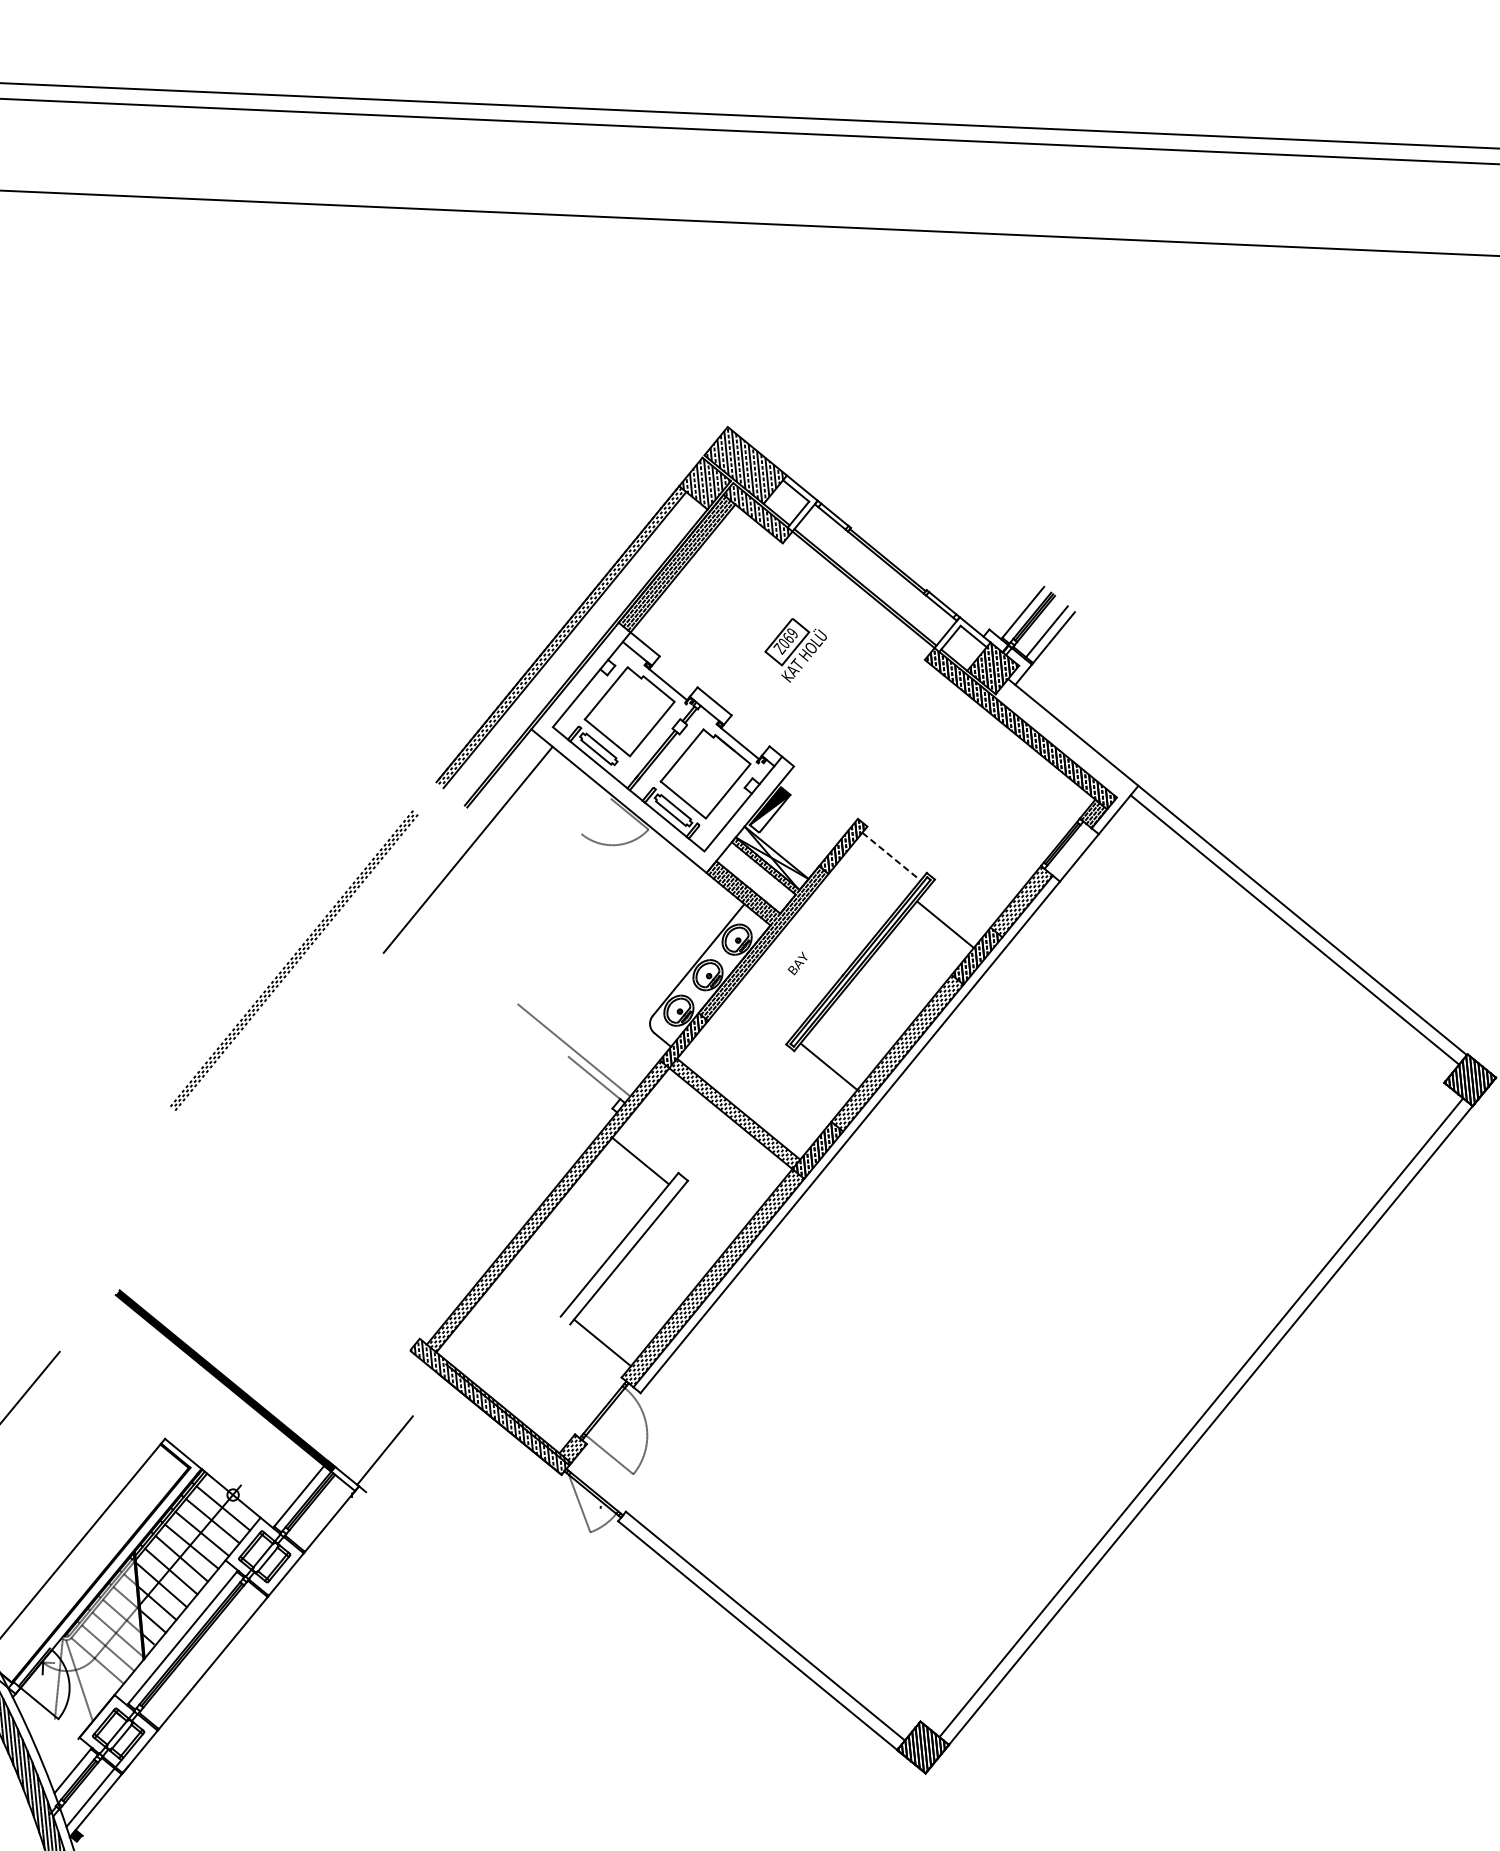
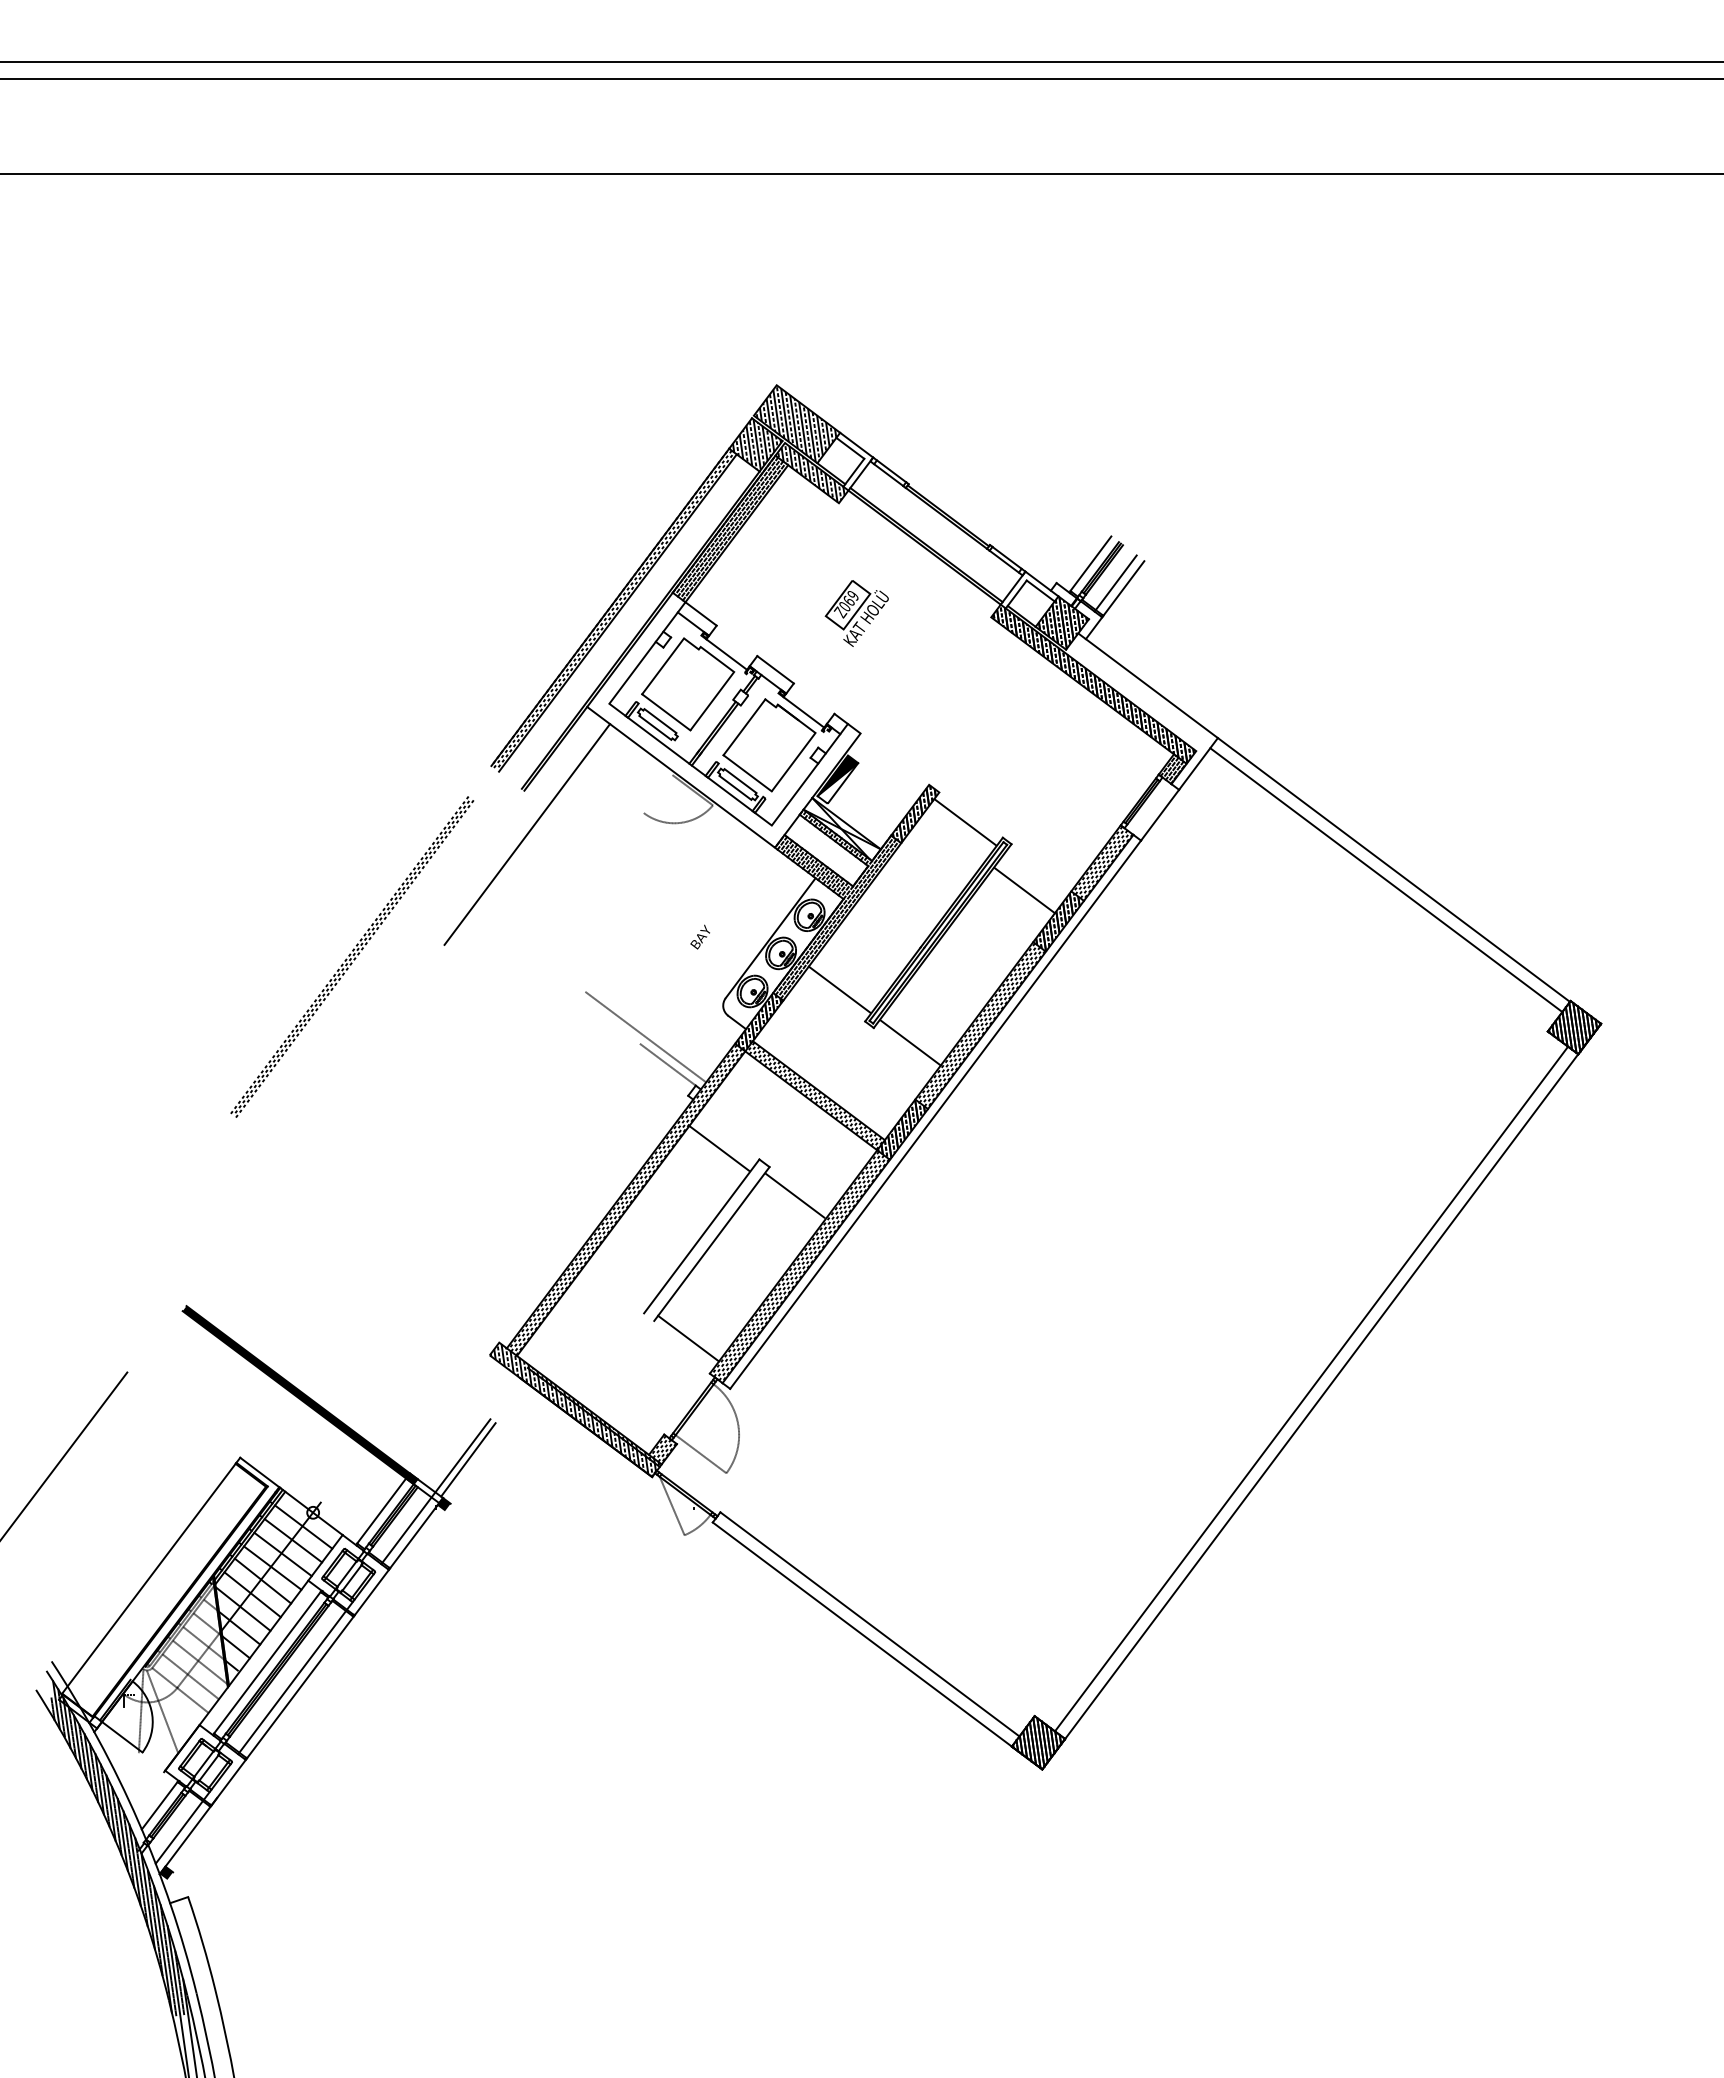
line: (891, 856) -> (965, 822), dashed -> solid
text: (796, 962) -> (699, 936), moved
line: (762, 1012) -> (839, 989), added
line: (711, 1209) -> (795, 1195), added
line: (352, 1479) -> (435, 1491), added
fill: (359, 1492) -> (443, 1504), added
line: (209, 1653) -> (295, 1677), added

